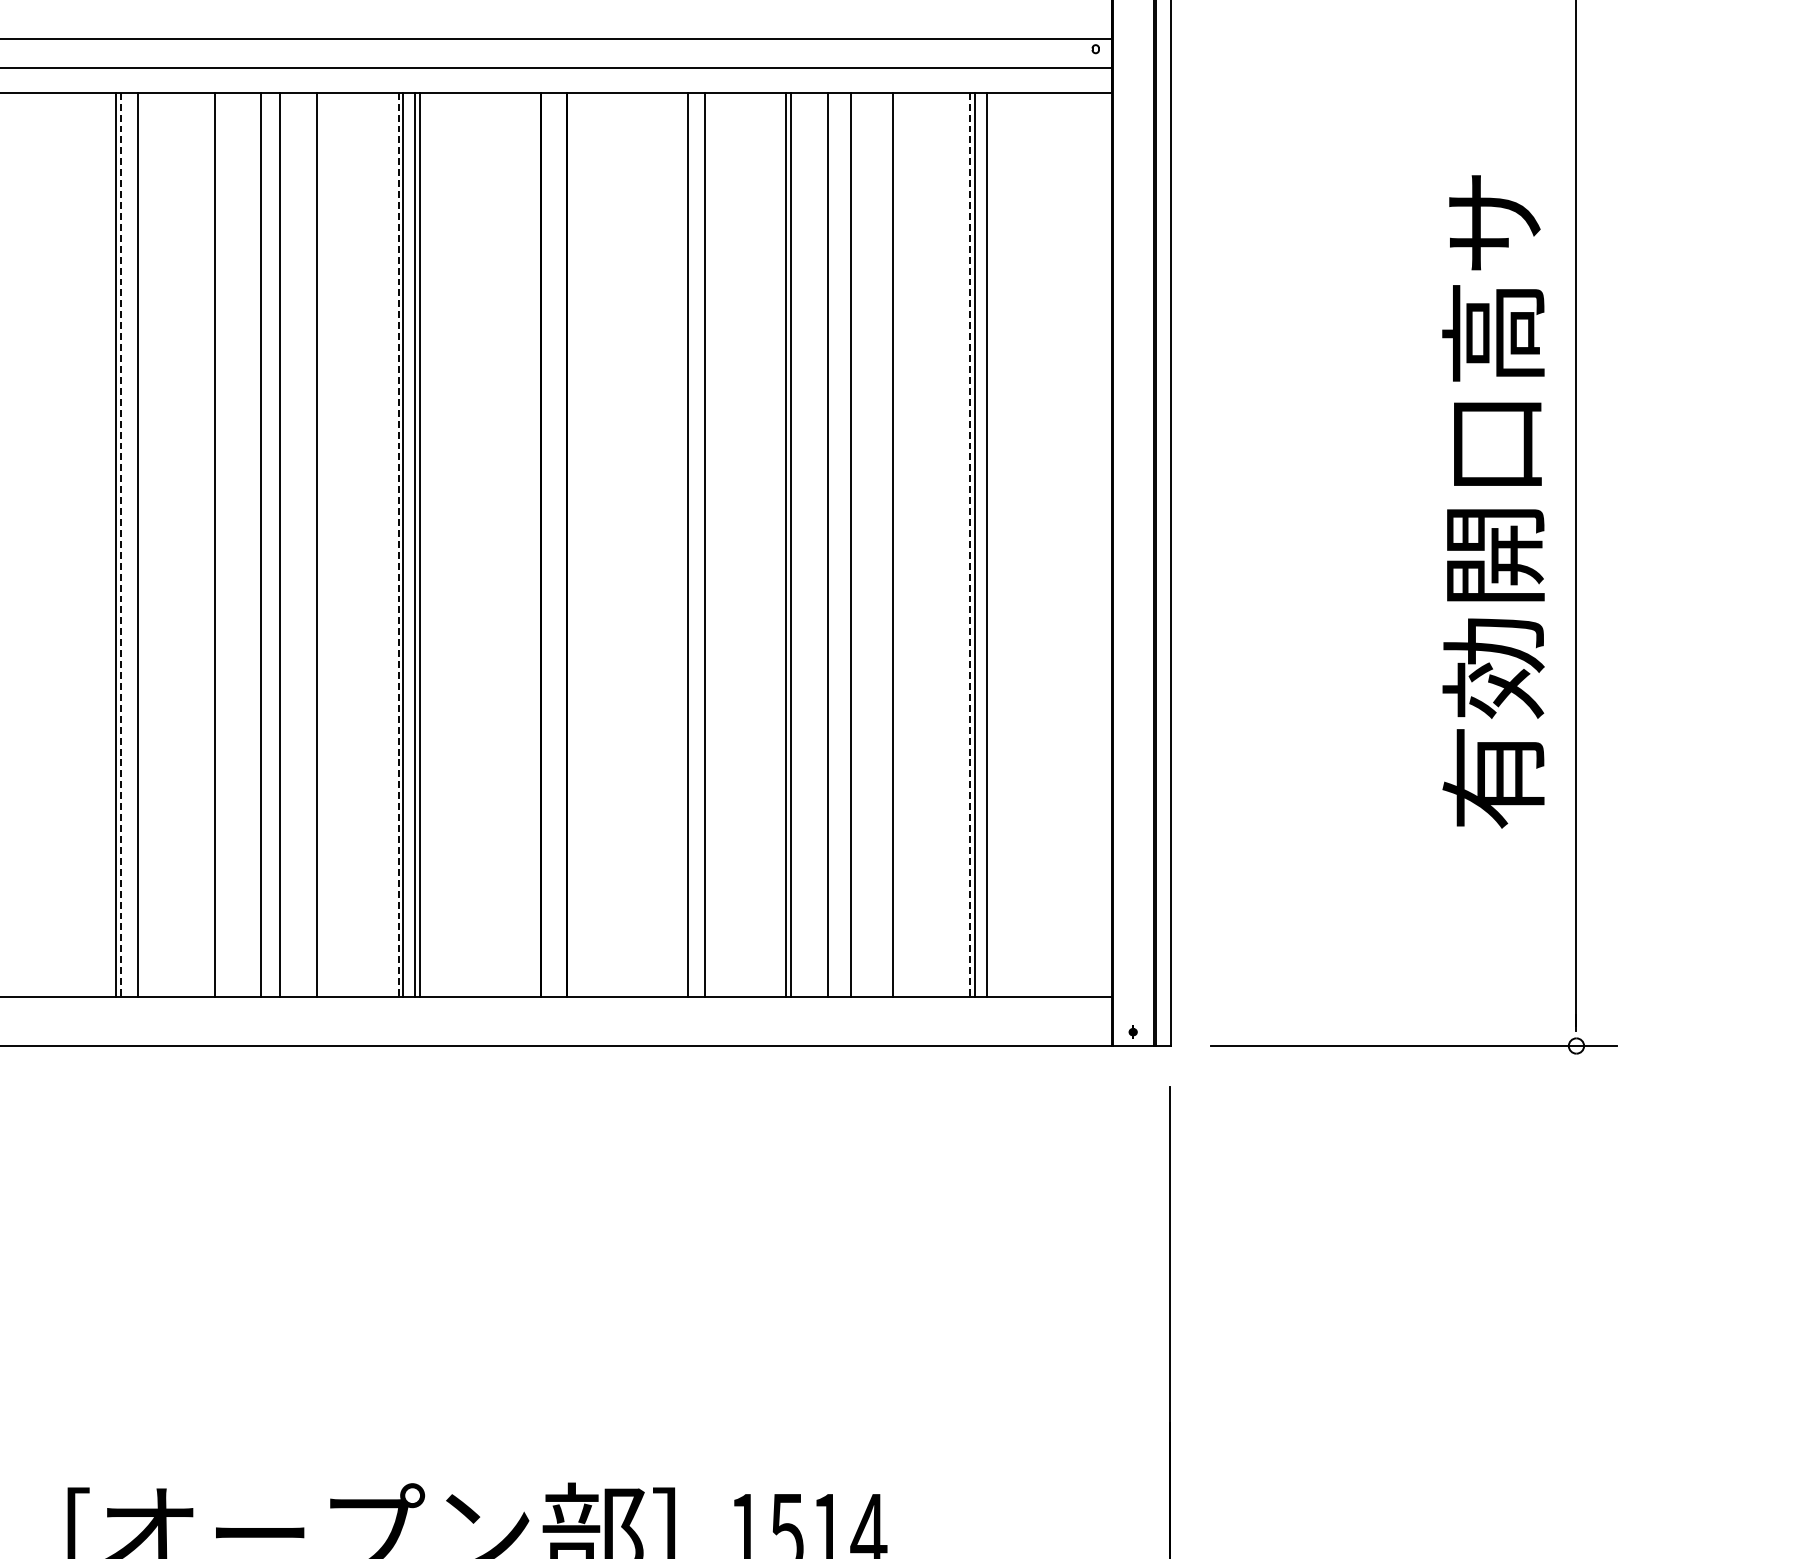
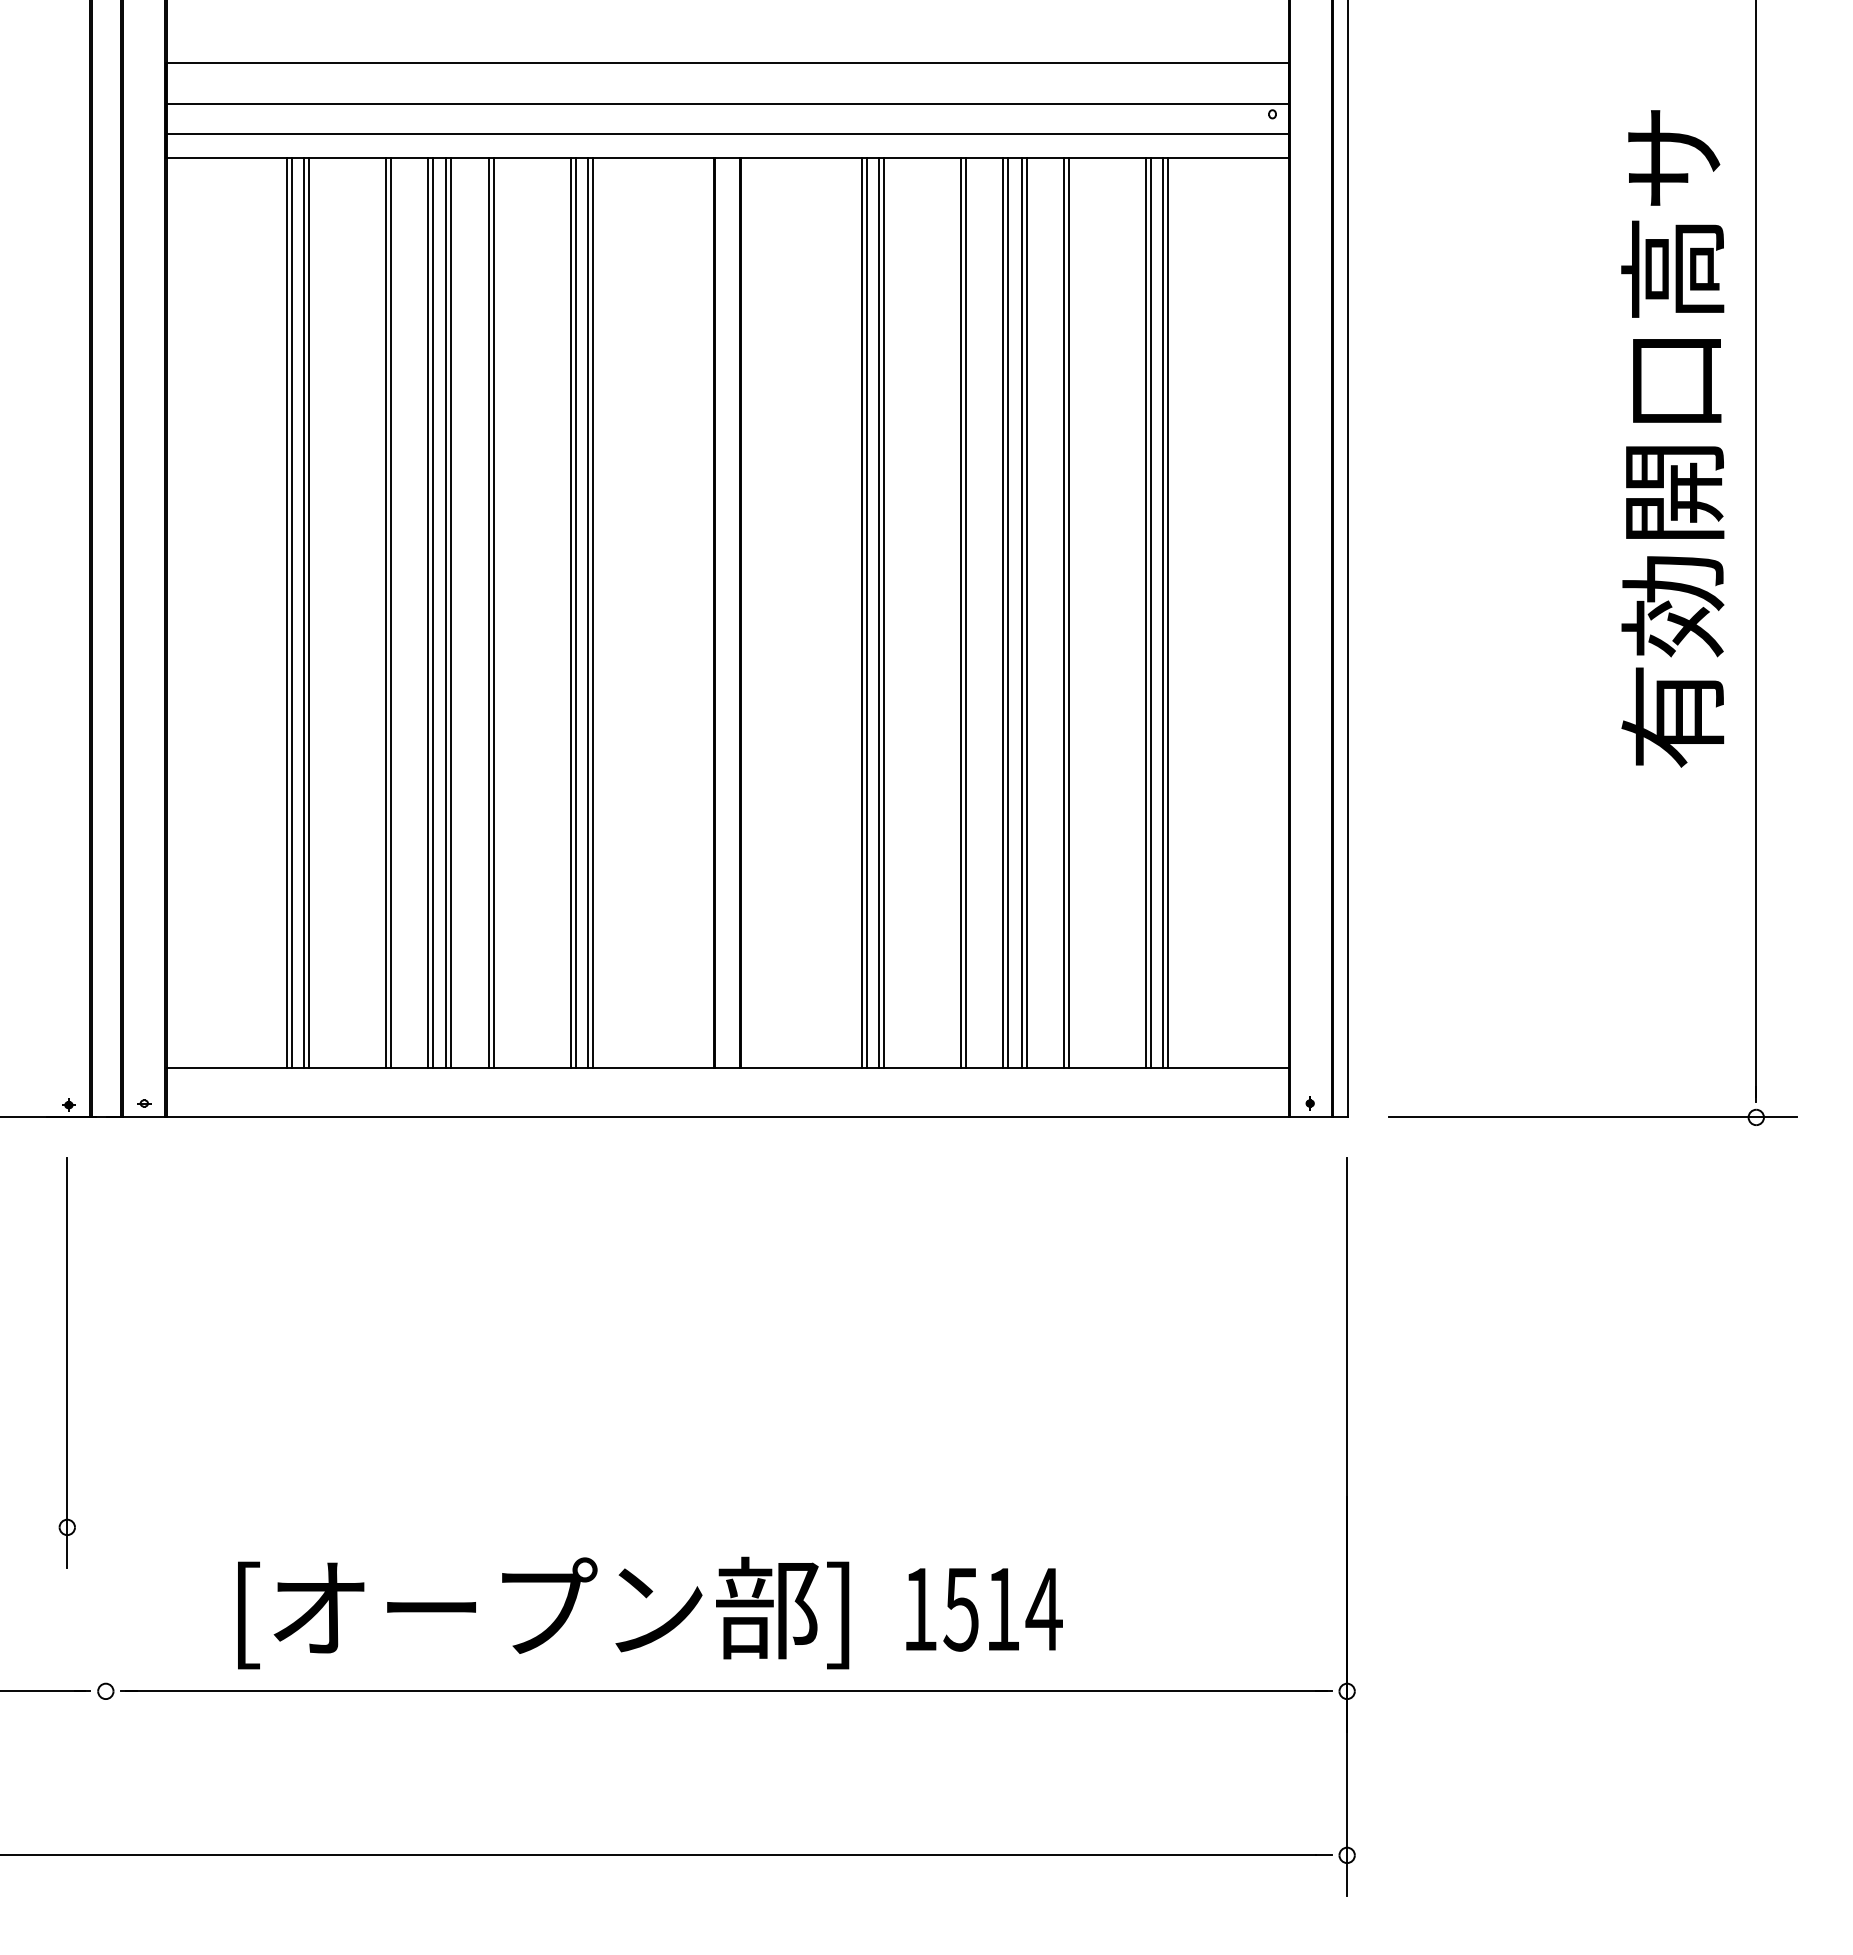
text: (1493, 501) -> (1672, 438), moved
line: (120, 545) -> (291, 613), dashed -> solid
line: (132, 545) -> (303, 613), added
line: (219, 545) -> (390, 613), added
line: (257, 545) -> (428, 613), added
line: (274, 545) -> (446, 613), added
line: (321, 545) -> (493, 613), added
line: (398, 545) -> (570, 613), dashed -> solid
line: (692, 545) -> (866, 613), added
line: (709, 545) -> (883, 613), added
line: (833, 545) -> (1008, 613), added
line: (846, 545) -> (1021, 613), added
line: (888, 545) -> (1063, 613), added
line: (969, 545) -> (1145, 613), dashed -> solid
line: (991, 545) -> (1167, 613), added

